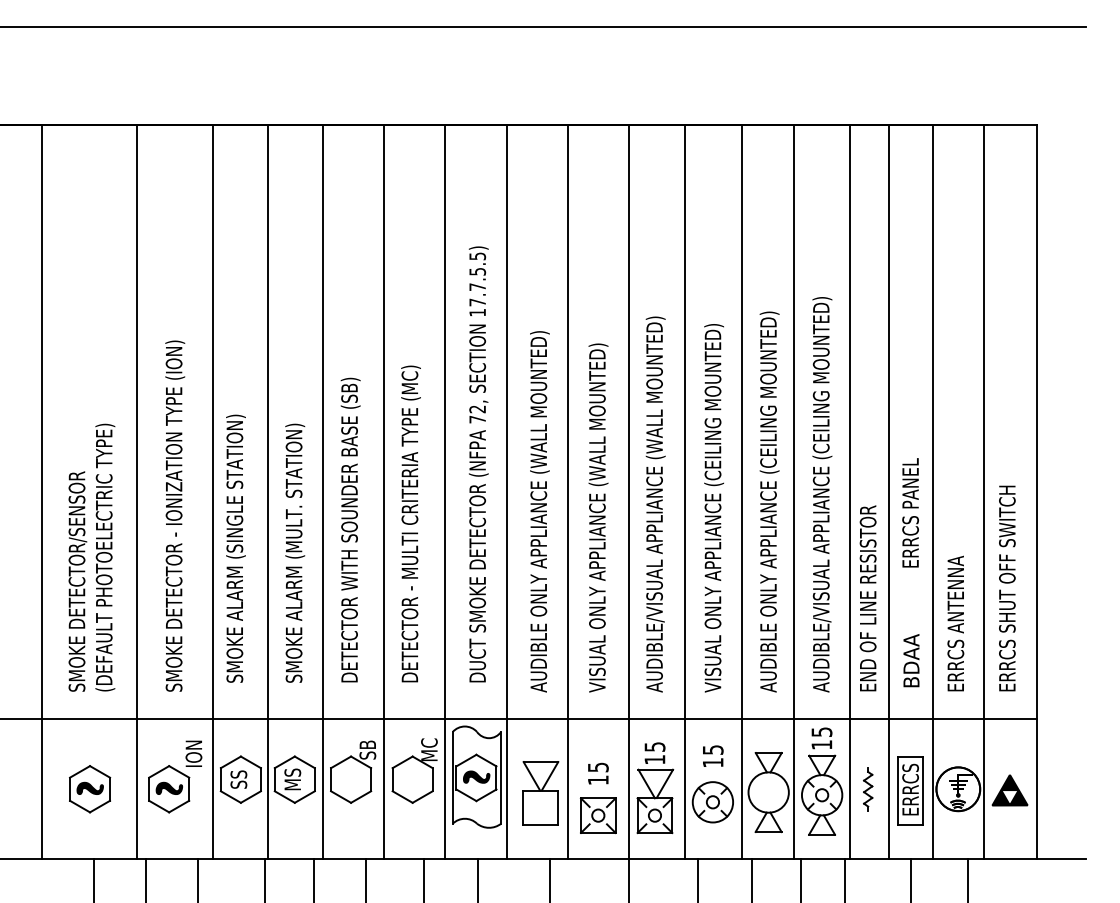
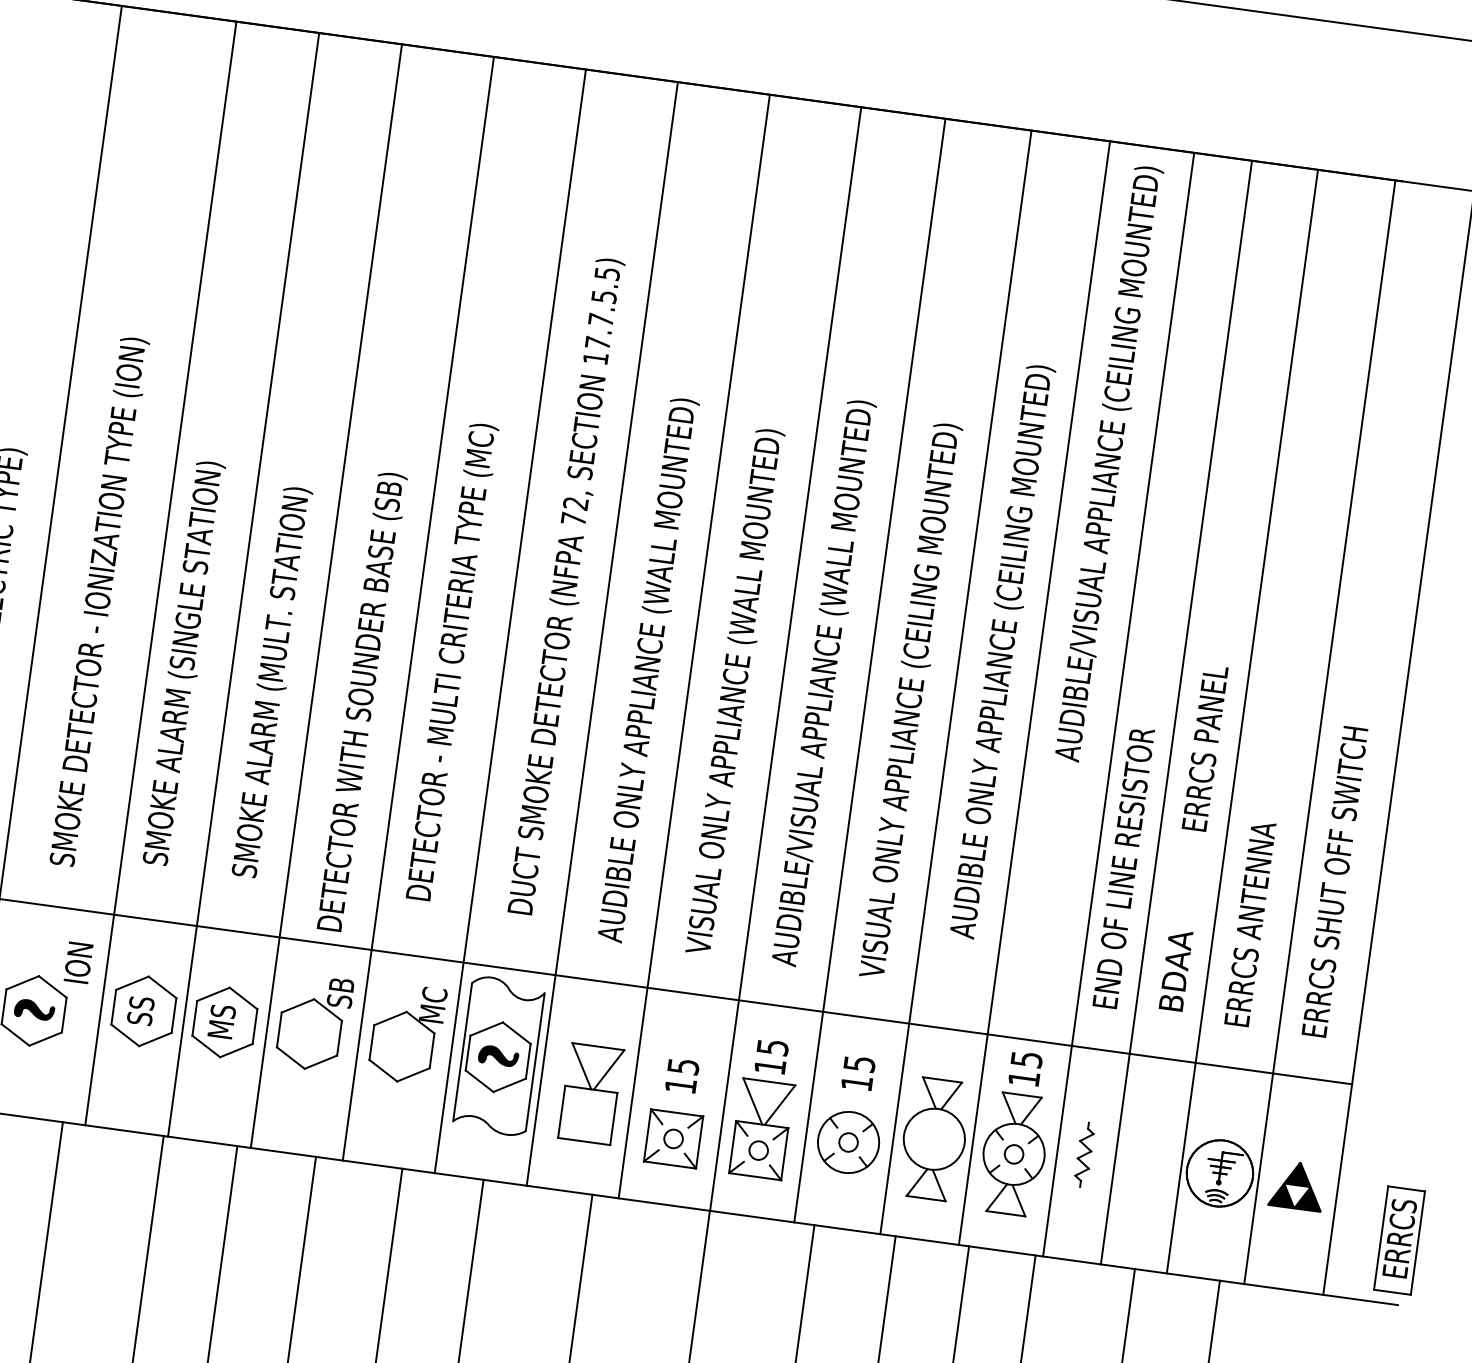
text: (822, 494) -> (1109, 463), moved
text: (769, 501) -> (1002, 651), moved
text: (350, 529) -> (361, 701), moved
part: (910, 790) -> (1399, 1239), moved

